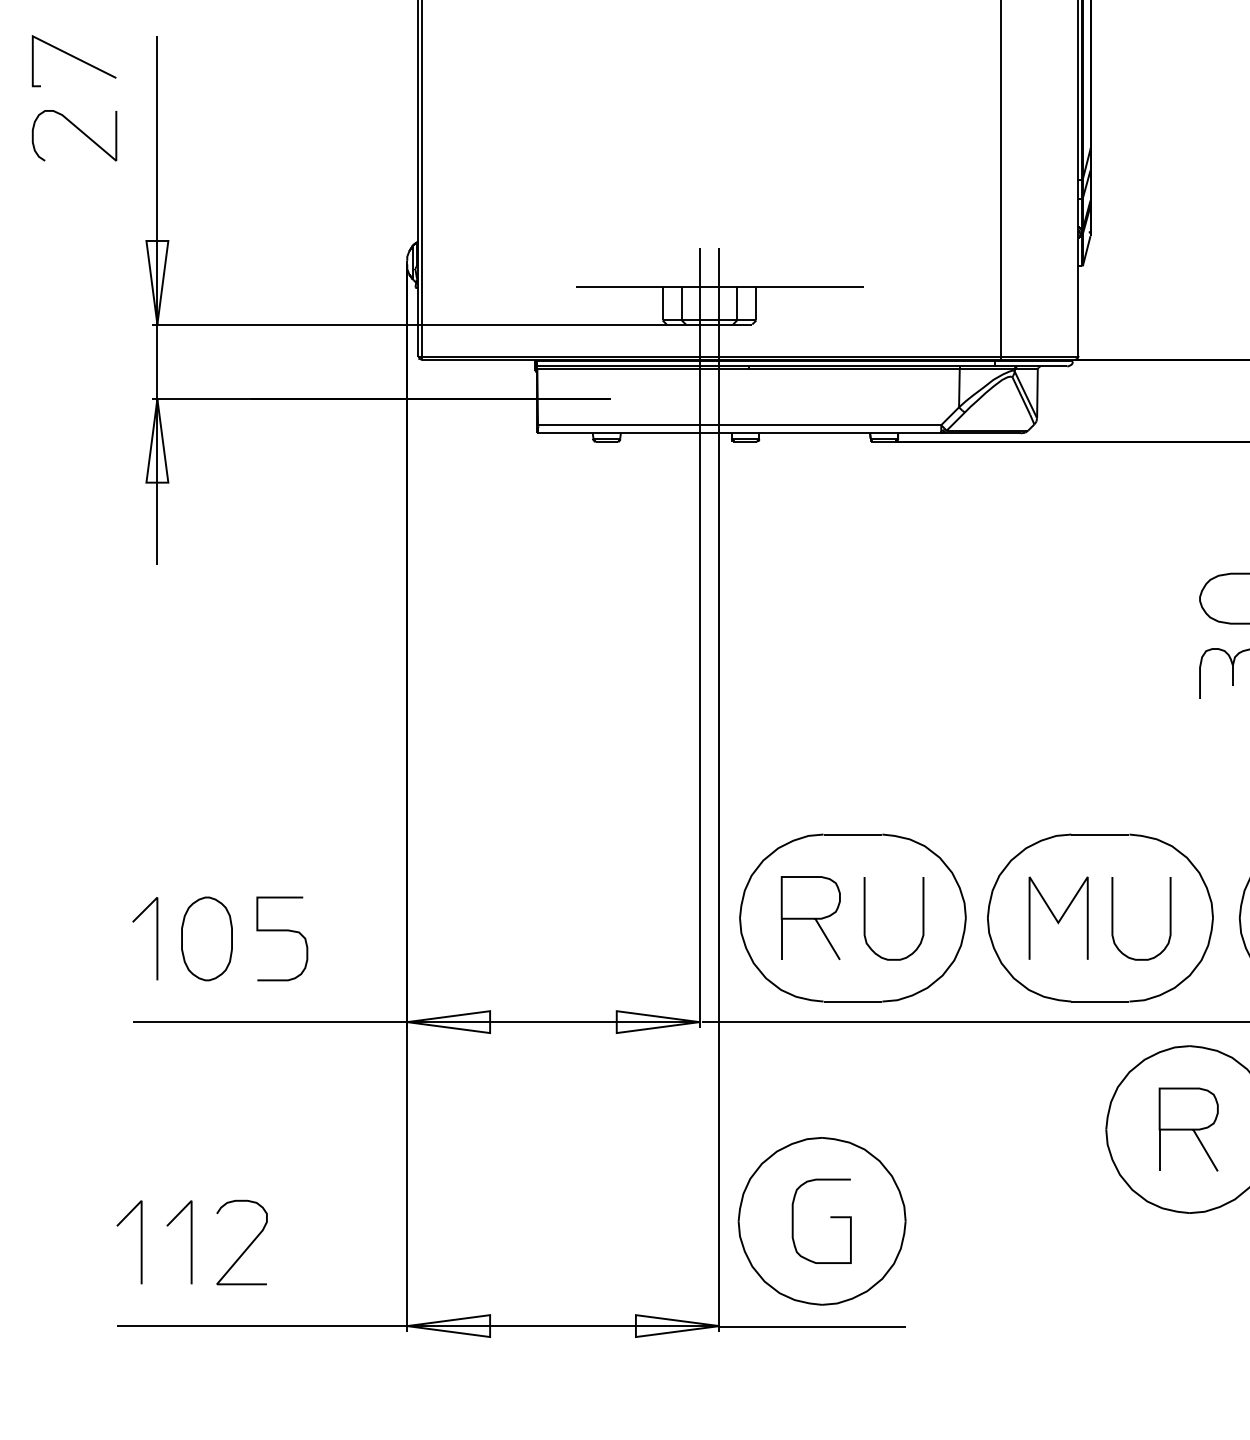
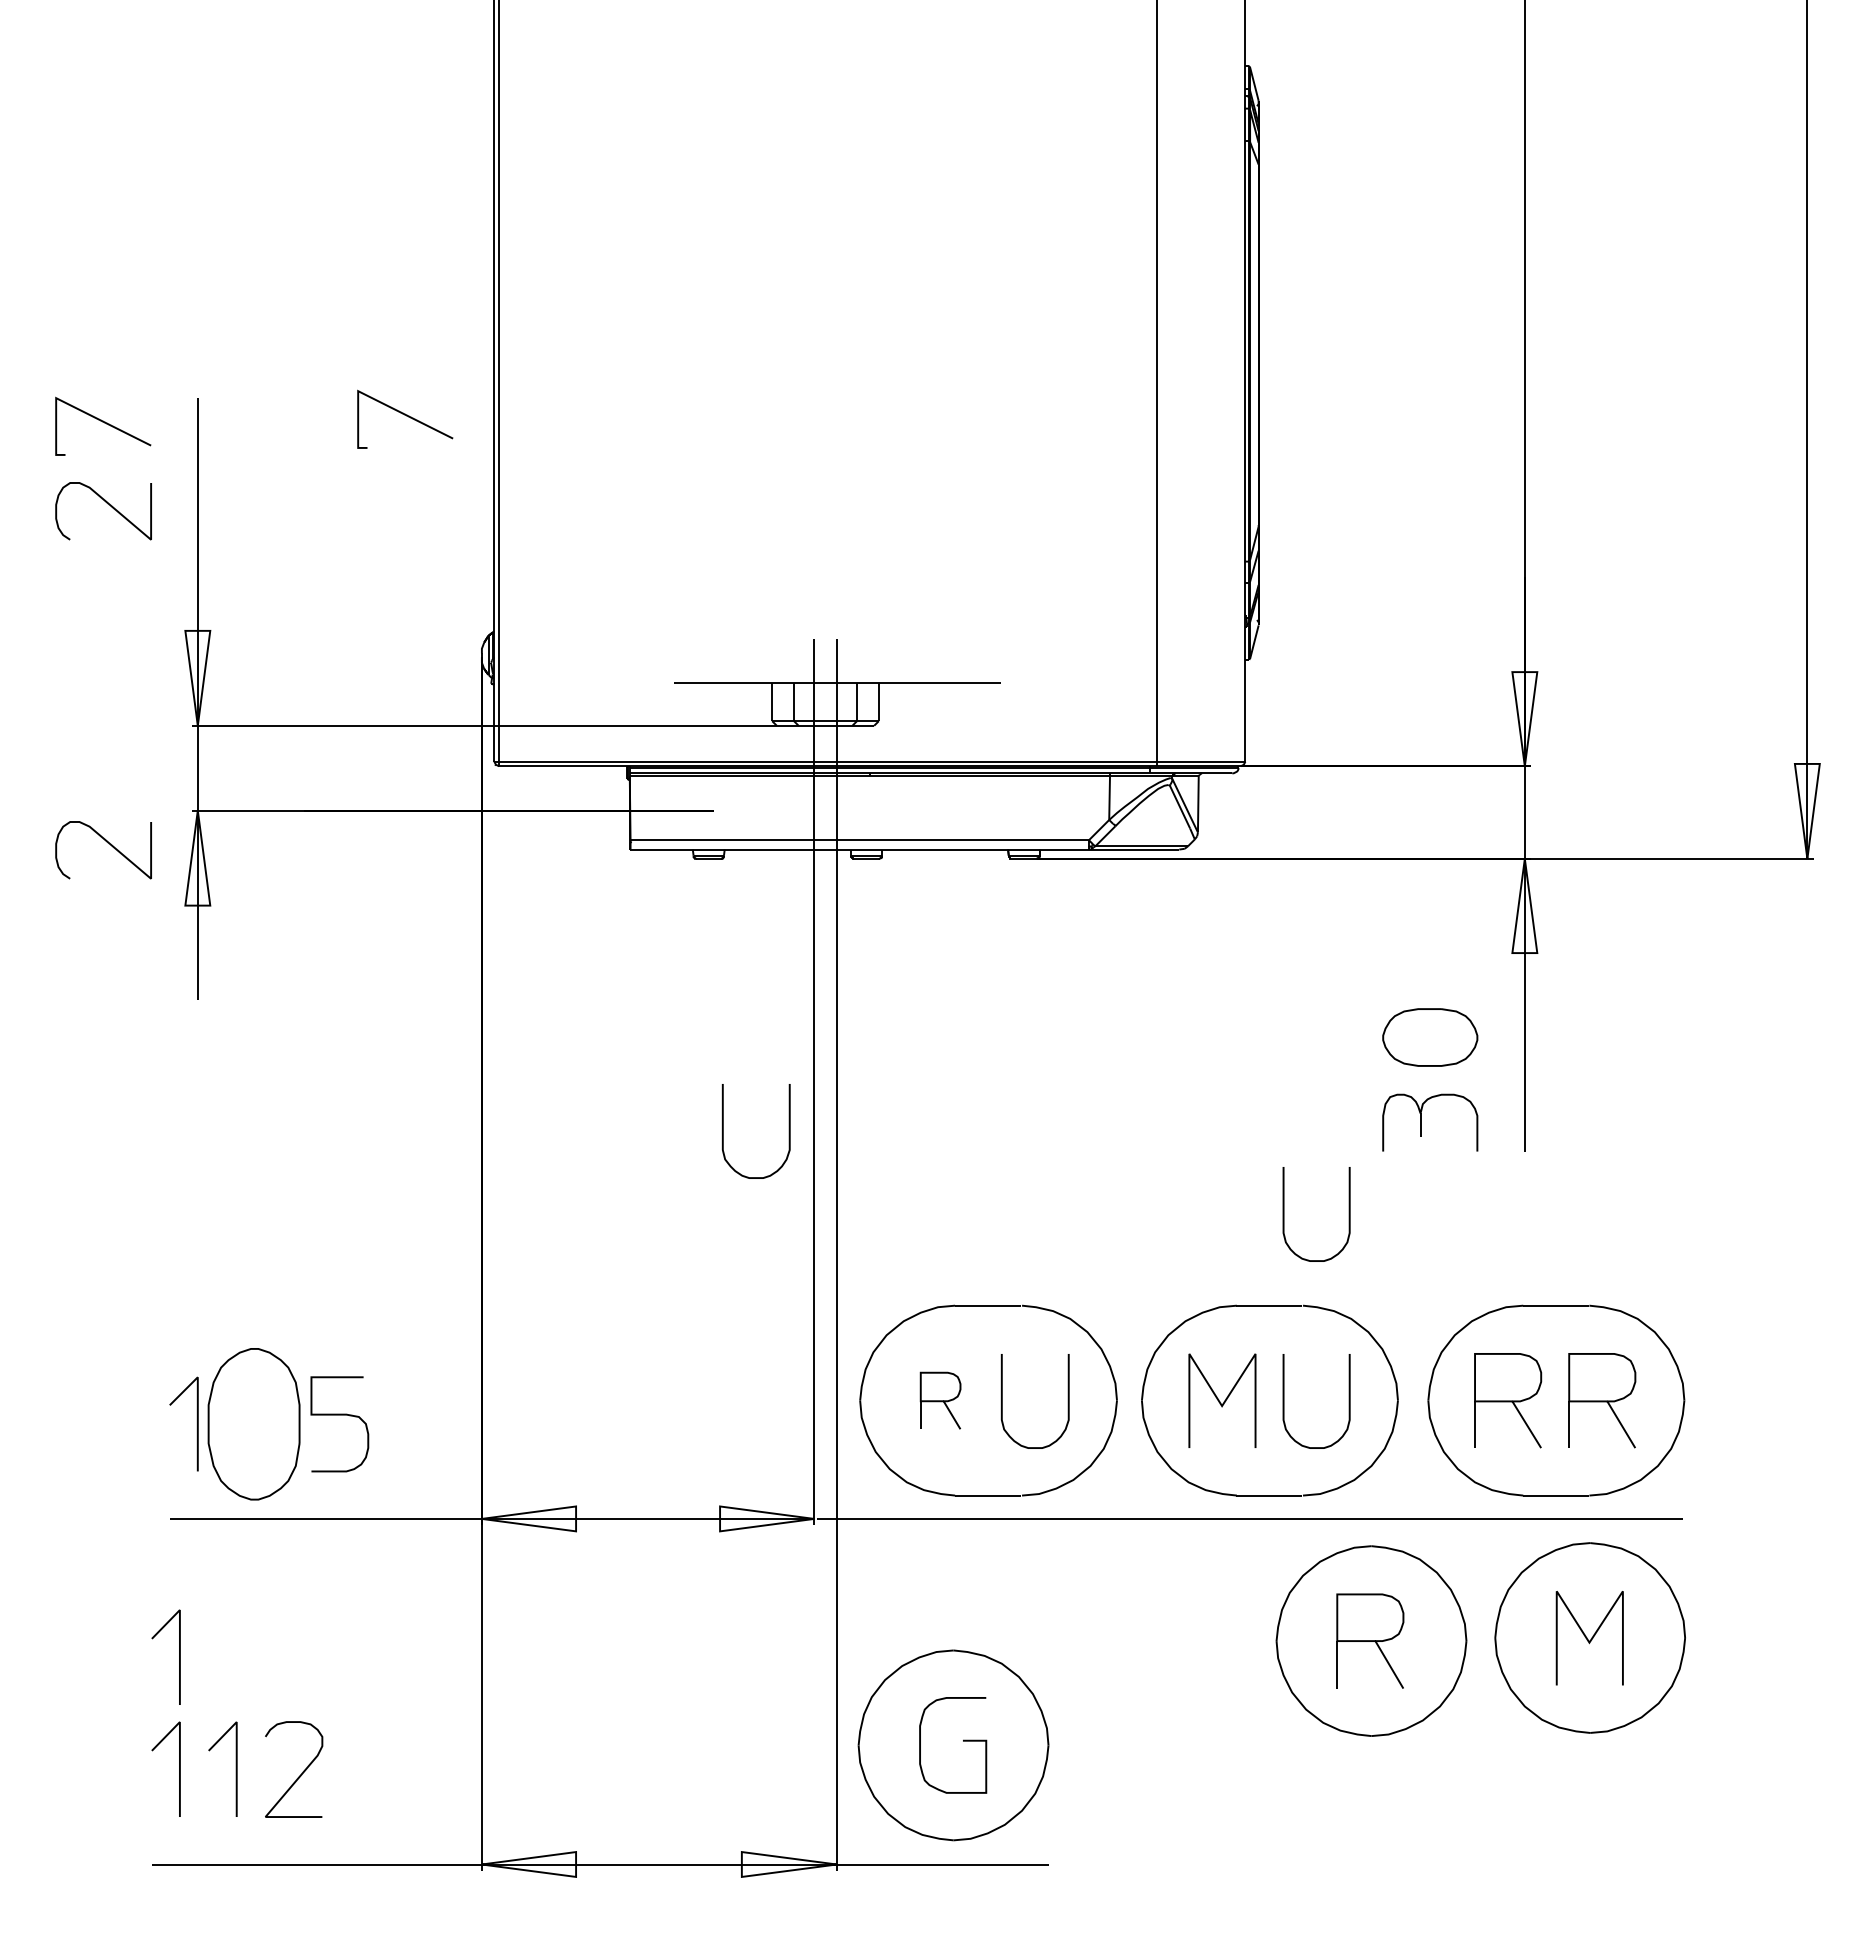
curve: (340, 52) -> (406, 416), added
curve: (77, 428) -> (107, 843), added
curve: (619, 681) -> (723, 1131), added
curve: (1113, 754) -> (1284, 1214), added
part: (810, 917) -> (940, 1400), size x0.6
part: (207, 939) -> (254, 1424), size x1.6
curve: (141, 1143) -> (179, 1656), added

